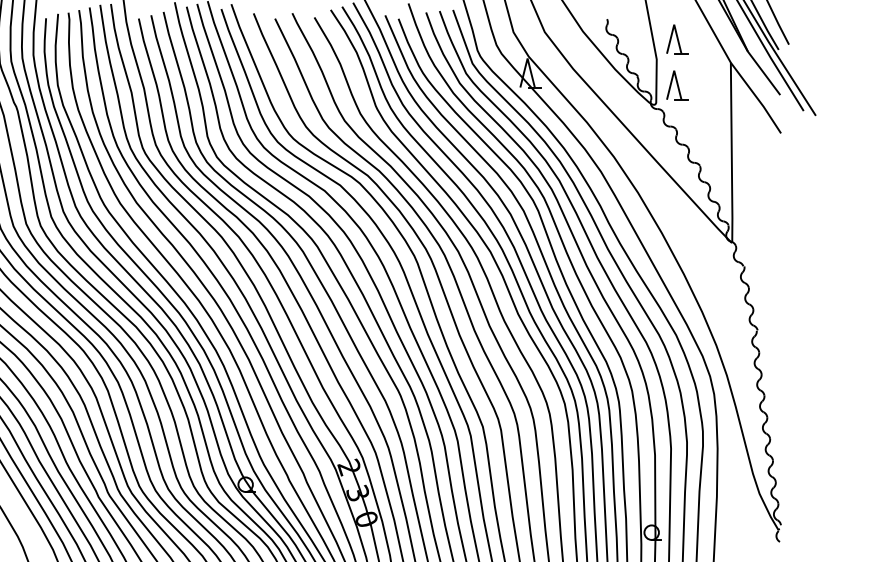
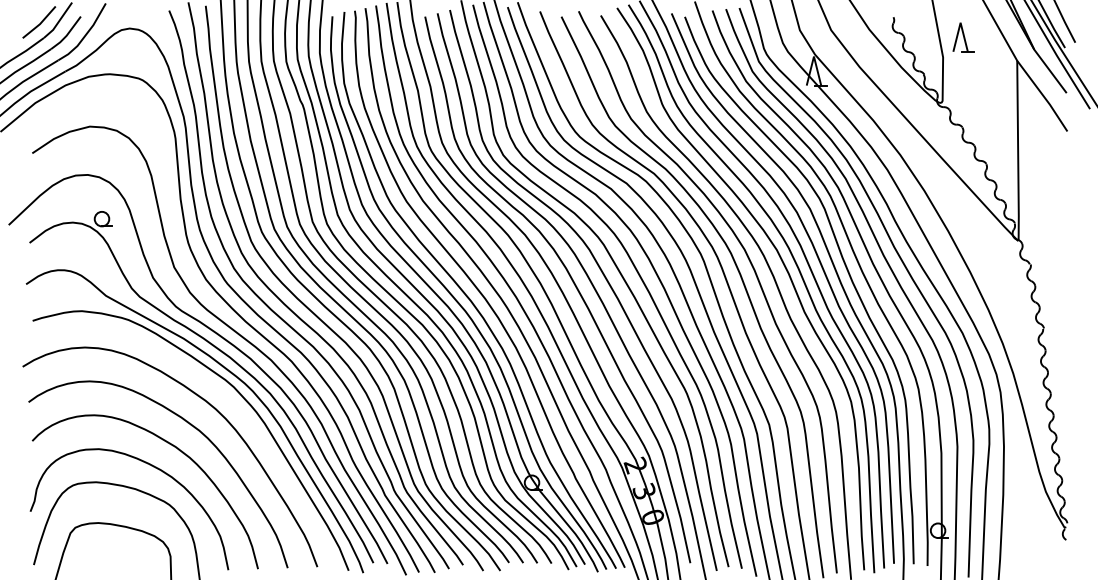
part: (677, 85) -> (963, 83), removed

